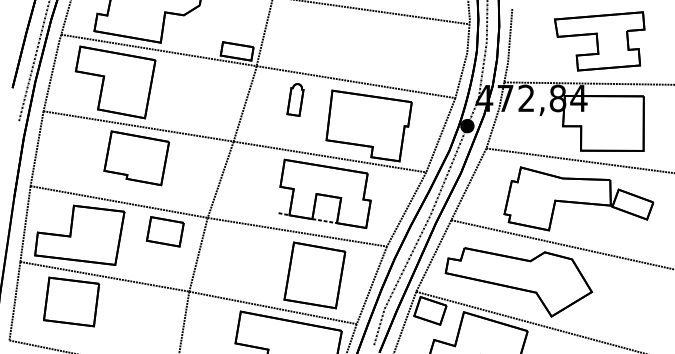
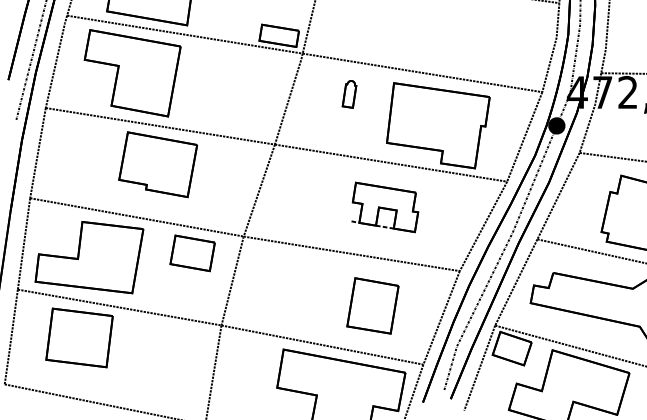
part: (295, 99) -> (349, 93), size x0.7
part: (324, 193) -> (384, 207), size x0.6
part: (314, 275) -> (372, 306), size x0.7

